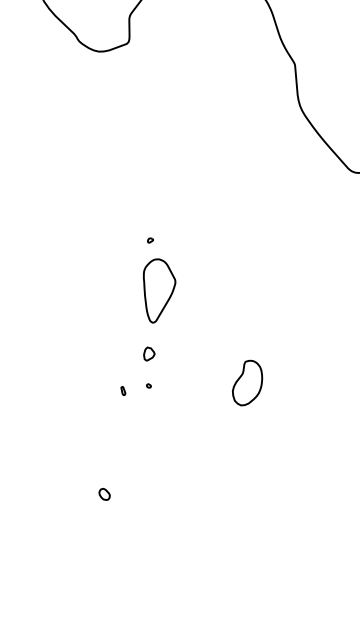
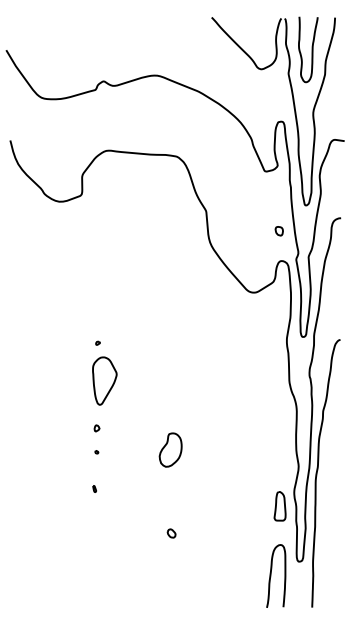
part: (148, 354) -> (96, 428), size x0.62
part: (123, 390) -> (94, 488), moved
part: (104, 494) -> (171, 533), moved

